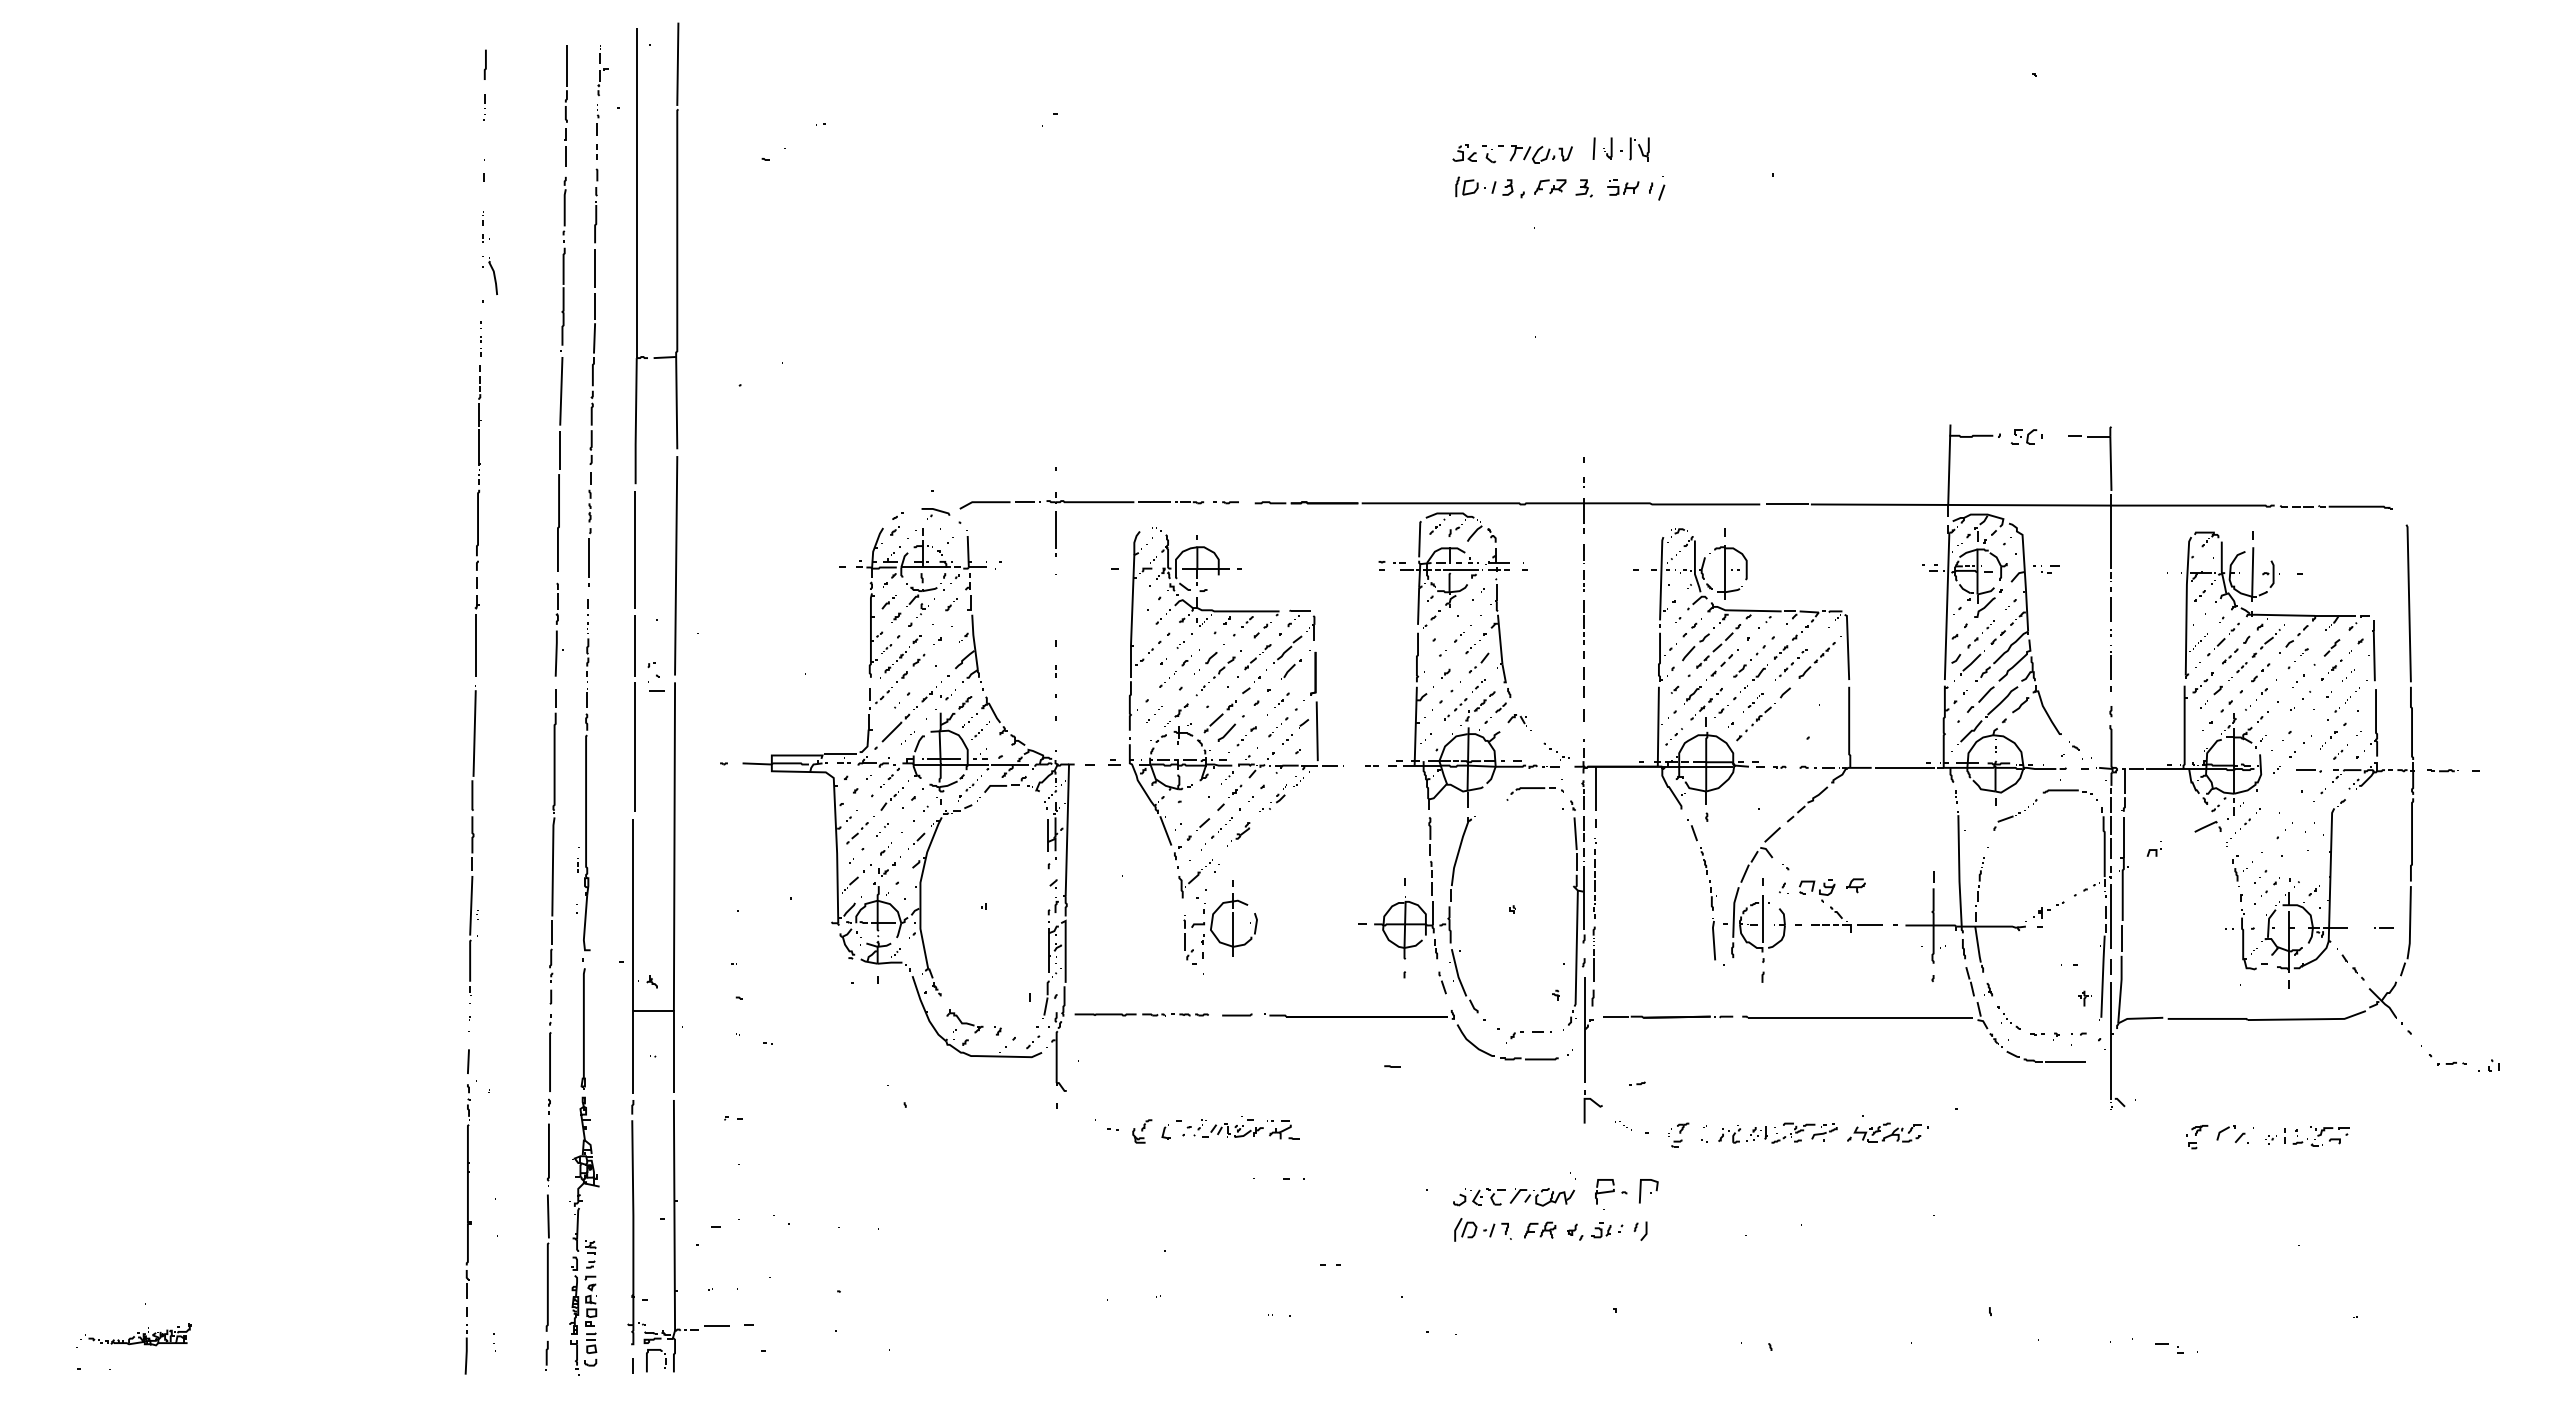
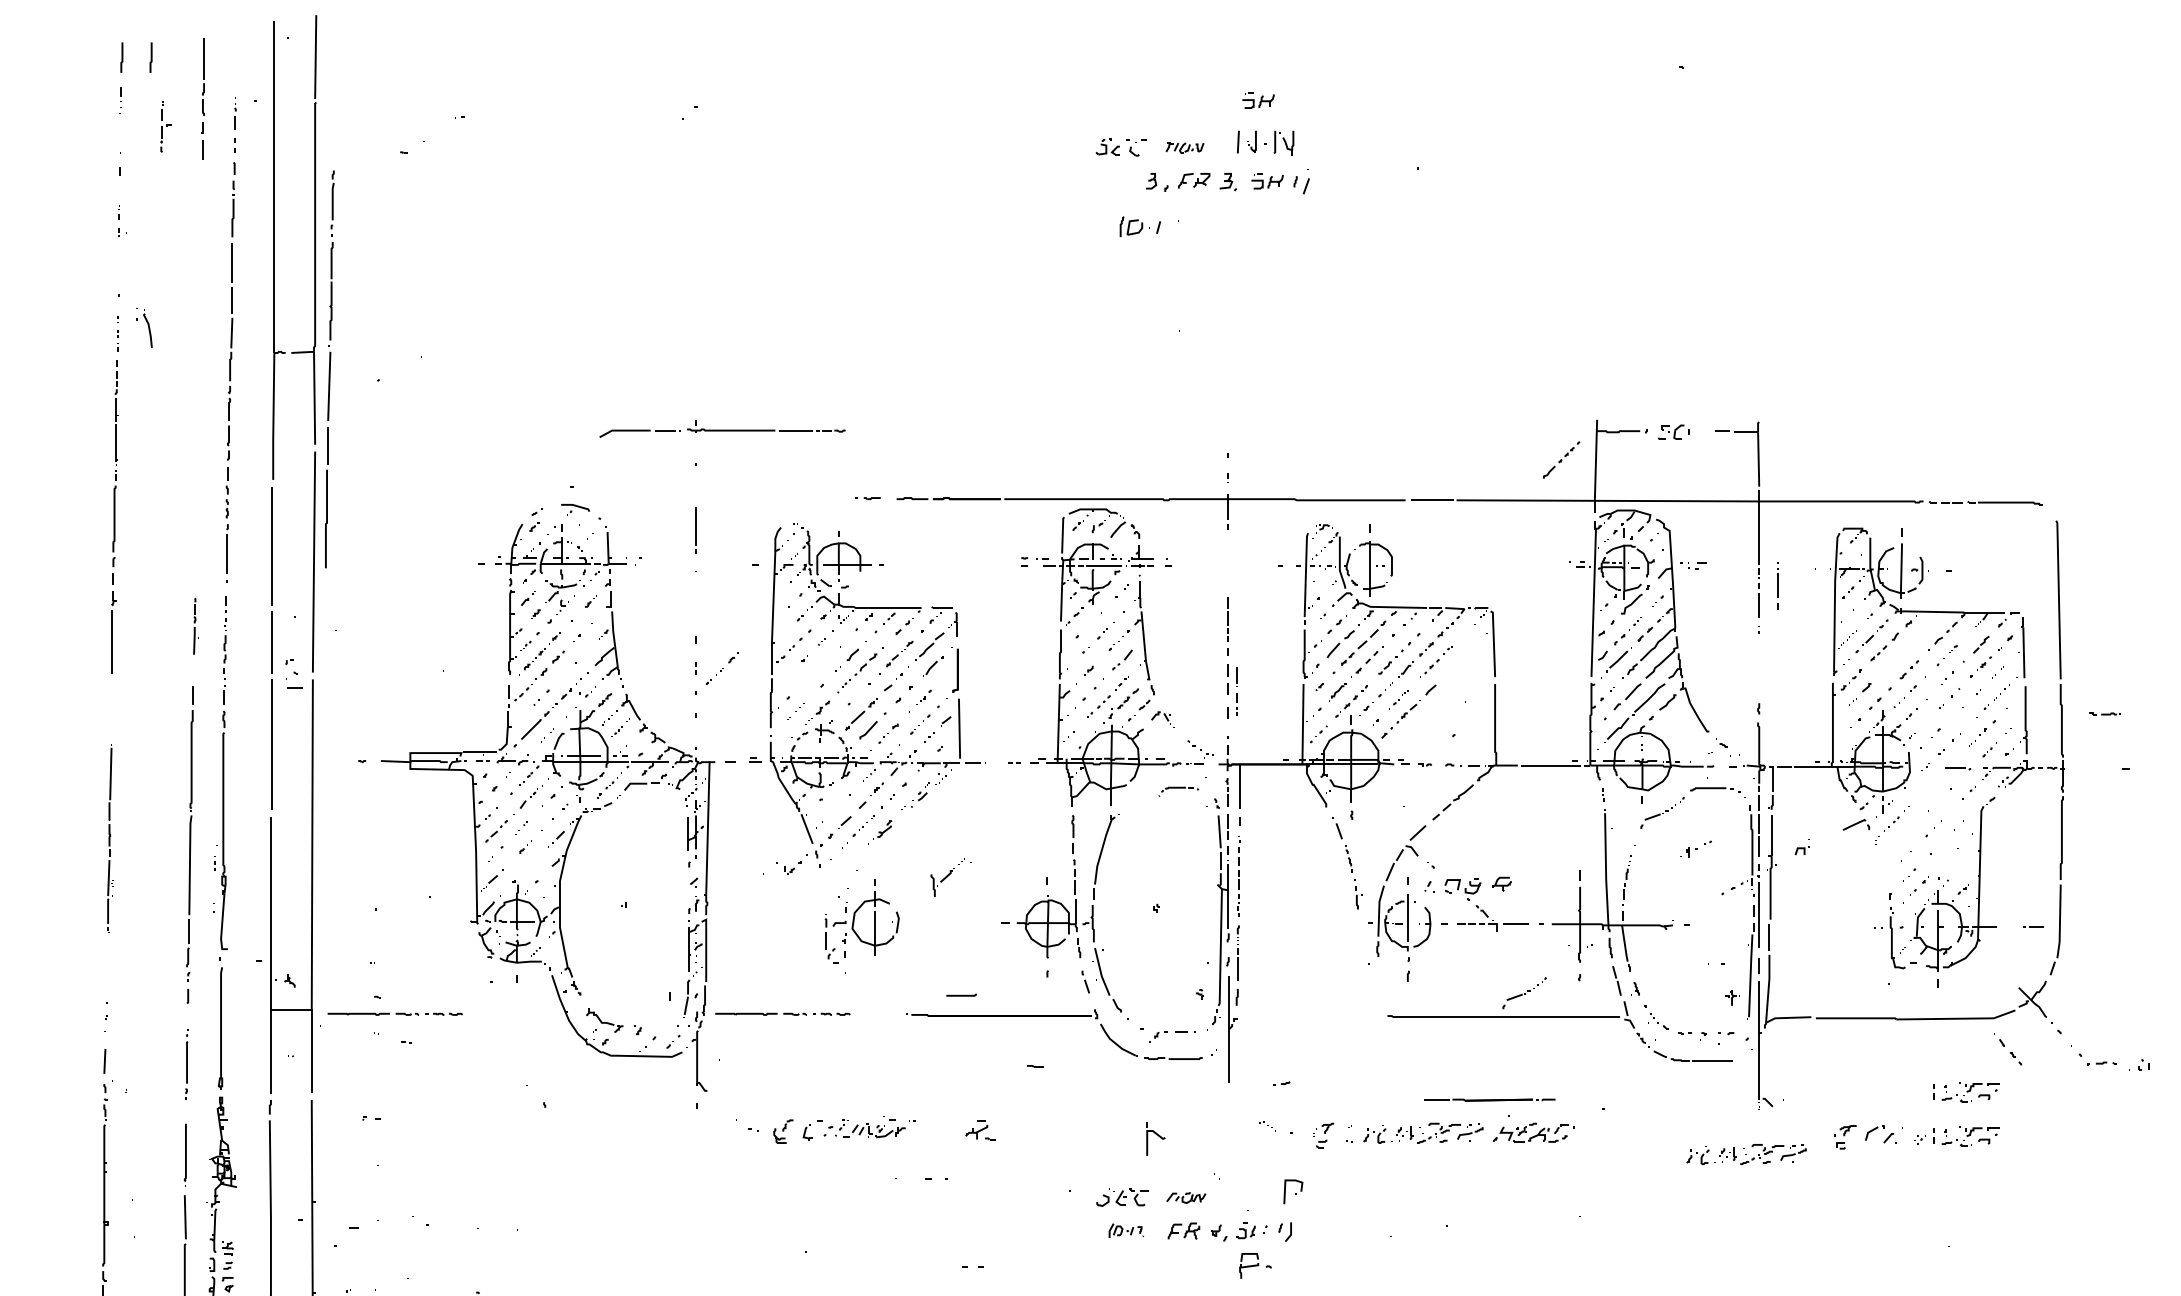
line: (514, 64) -> (151, 57), added
part: (602, 70) -> (165, 126), moved
part: (1614, 107) -> (1258, 100), added
part: (1540, 154) -> (1184, 147), size x0.6
part: (1475, 186) -> (1140, 226), moved
part: (489, 275) -> (144, 328), moved
part: (561, 373) -> (329, 368), moved
part: (1081, 500) -> (722, 428), moved
line: (1583, 570) -> (1236, 693), moved
part: (558, 629) -> (195, 626), size x0.6
part: (2256, 652) -> (1905, 649), removed
part: (1816, 660) -> (1560, 460), moved
line: (2110, 668) -> (1777, 585), moved
part: (1175, 671) -> (722, 668), moved
part: (2442, 770) -> (2104, 713), moved
part: (1534, 793) -> (1178, 791), size x0.7
part: (473, 840) -> (109, 838), size x0.6
part: (885, 866) -> (791, 864), moved
part: (2239, 870) -> (1888, 868), removed
part: (1198, 878) -> (950, 876), moved
part: (2048, 909) -> (1695, 848), moved
line: (1713, 939) -> (1358, 938), removed
part: (2350, 964) -> (2007, 1049), moved
part: (1878, 993) -> (1524, 992), added
part: (756, 1014) -> (394, 1013), added
line: (1237, 1014) -> (961, 994), moved
part: (1668, 1016) -> (1490, 1099), moved
part: (549, 1064) -> (186, 1064), size x0.7
part: (2316, 1092) -> (1965, 1092), added
part: (1592, 1106) -> (1155, 1138), moved
part: (1284, 1129) -> (980, 1129), moved
part: (2098, 1153) -> (1746, 1153), added
part: (1611, 1191) -> (1255, 1265), moved
part: (1542, 1197) -> (1186, 1198), size x0.6
part: (1482, 1229) -> (1125, 1230), size x0.6

